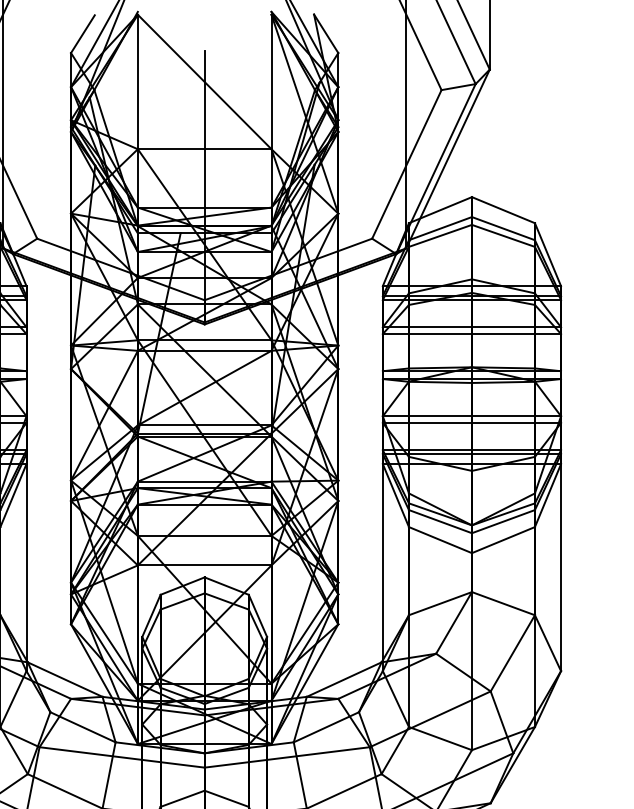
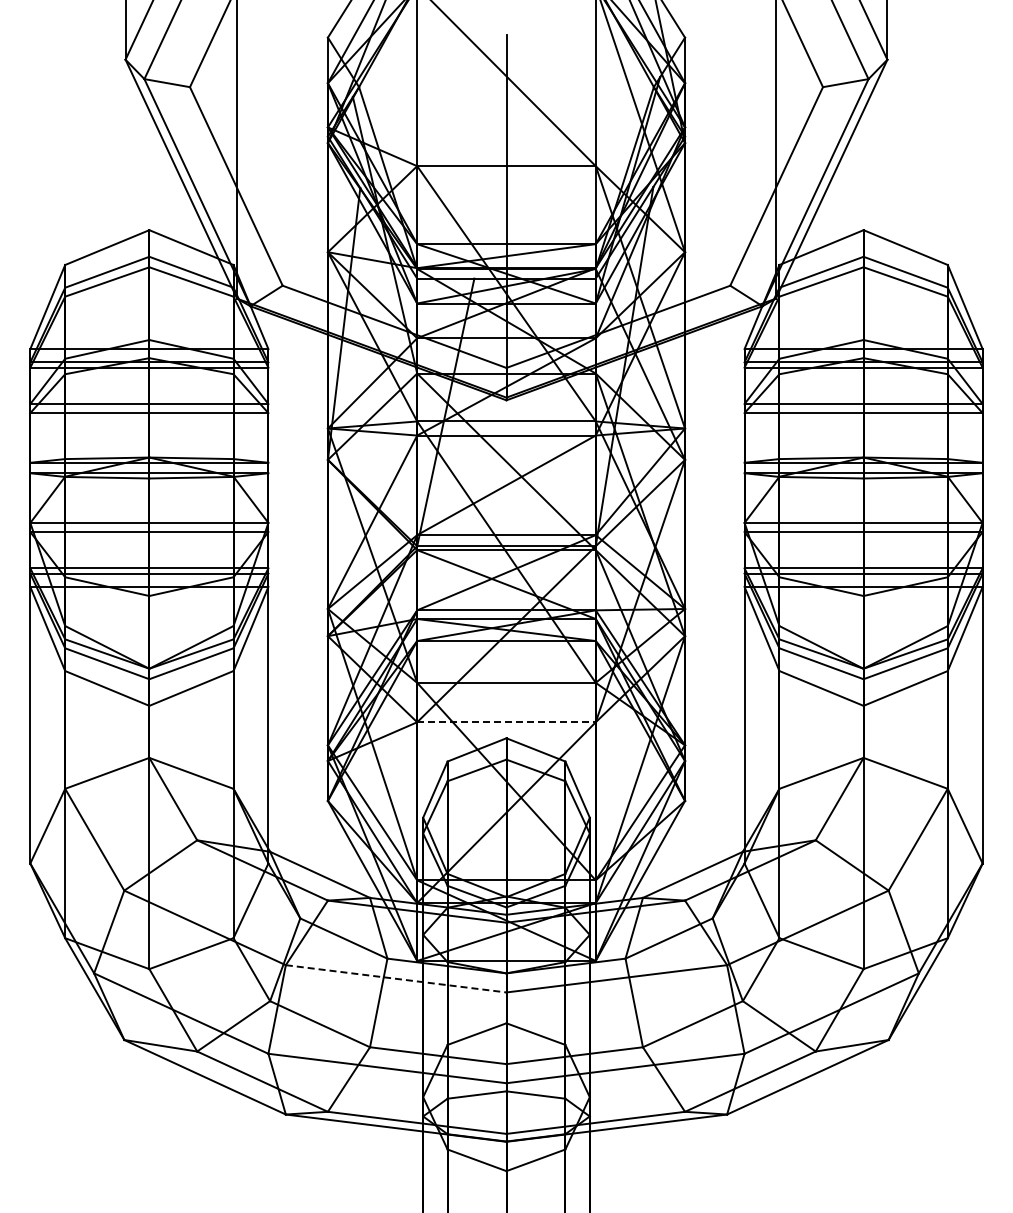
line: (204, 565) -> (506, 722), solid -> dashed
line: (122, 757) -> (396, 978), solid -> dashed

